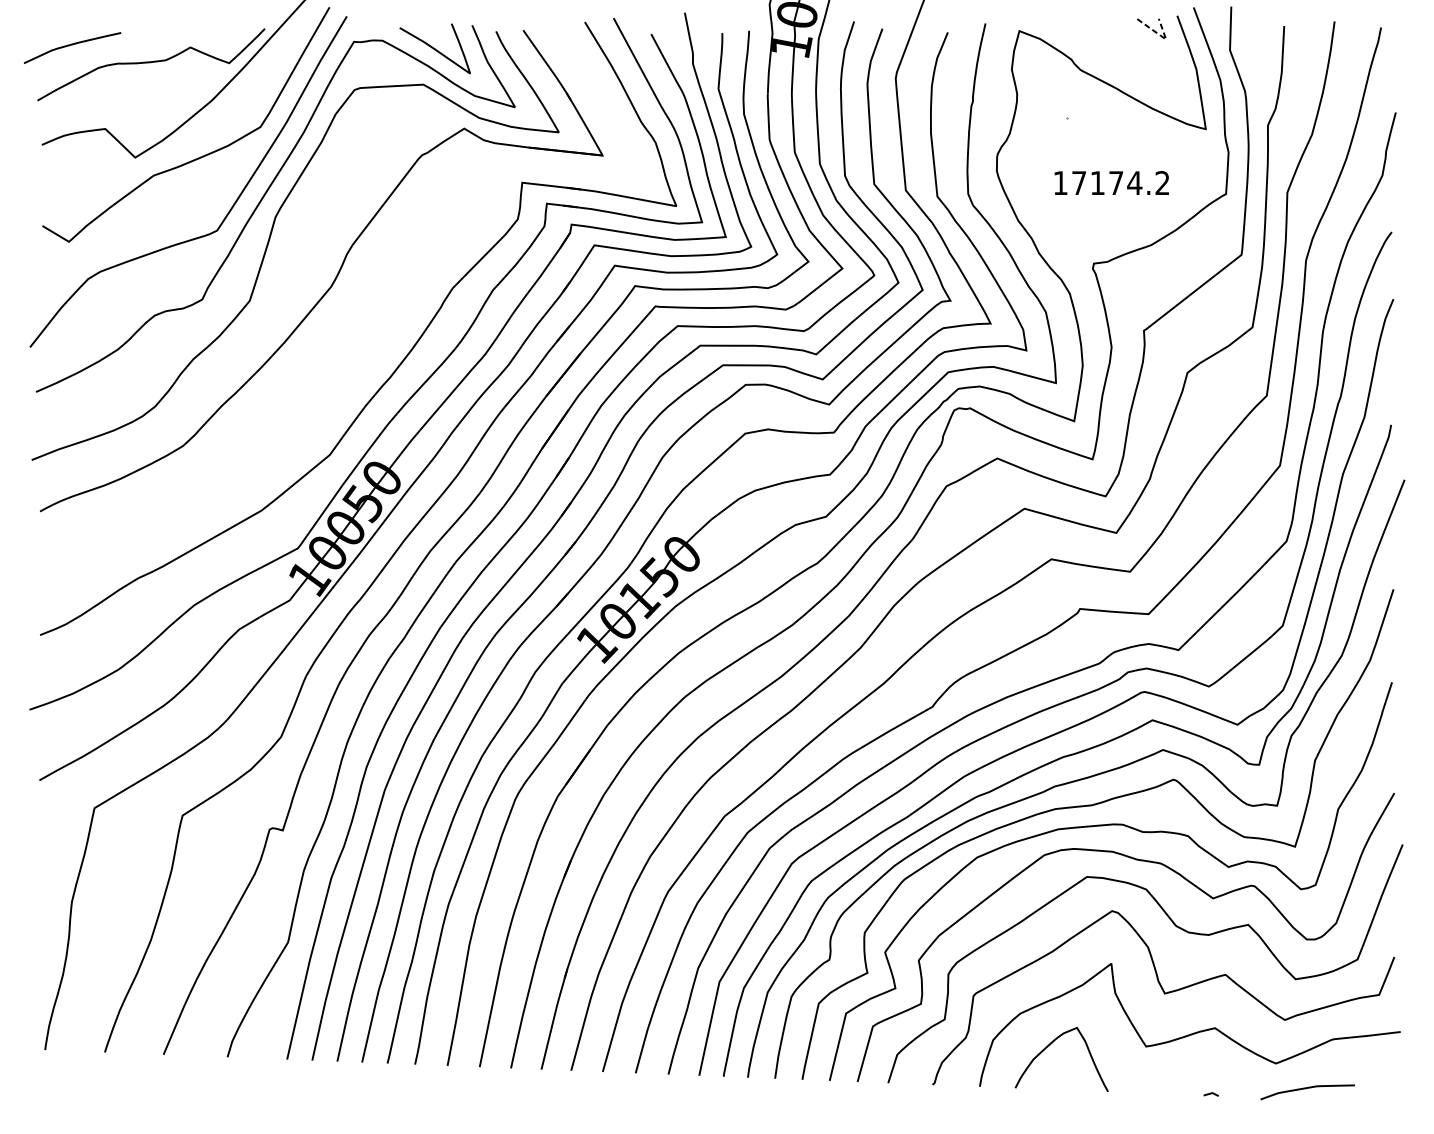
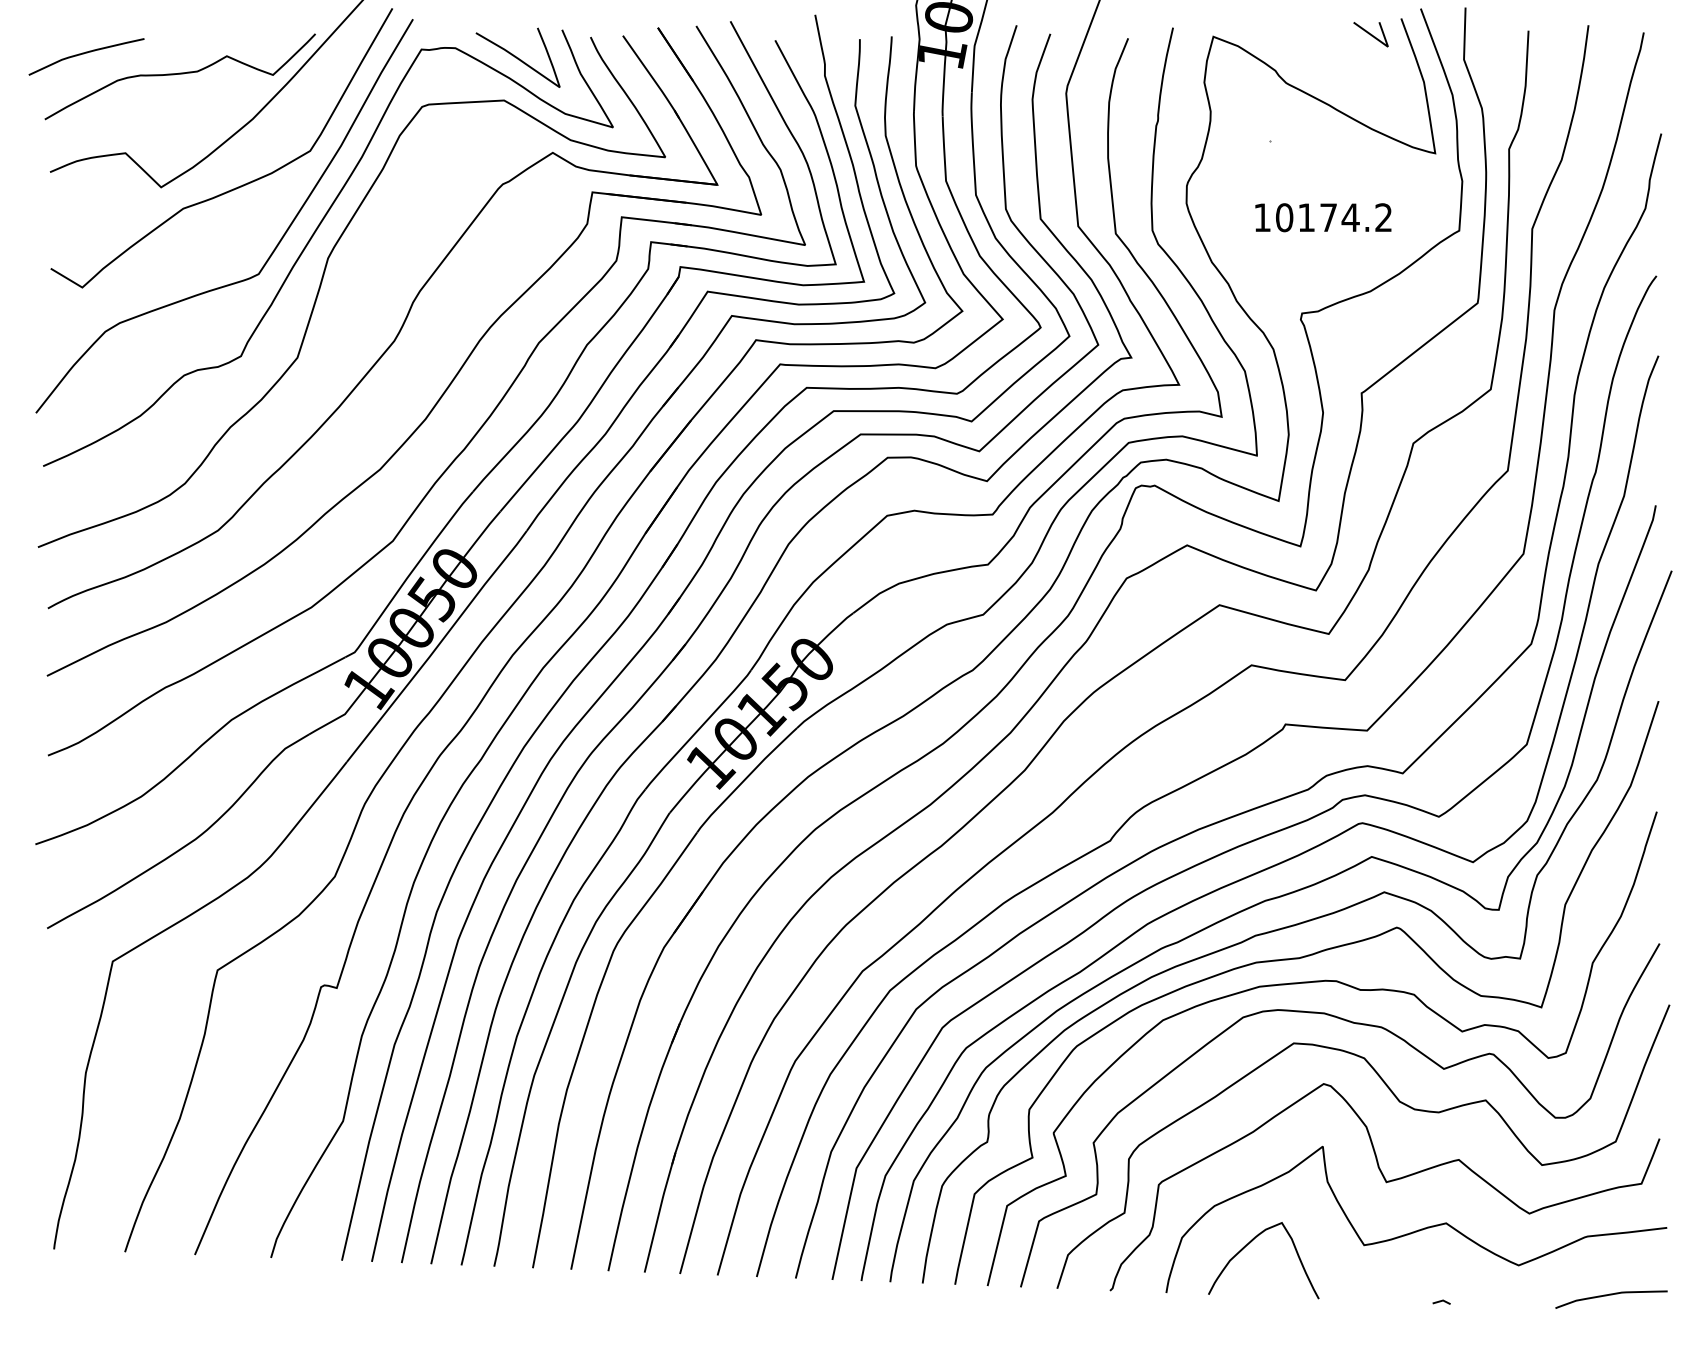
line: (1161, 35) -> (1382, 42), dashed -> solid
text: (1079, 182) -> (1284, 217), 17174.2 -> 10174.2
part: (377, 322) -> (449, 383), added
curve: (1307, 1088) -> (1611, 1295), moved

